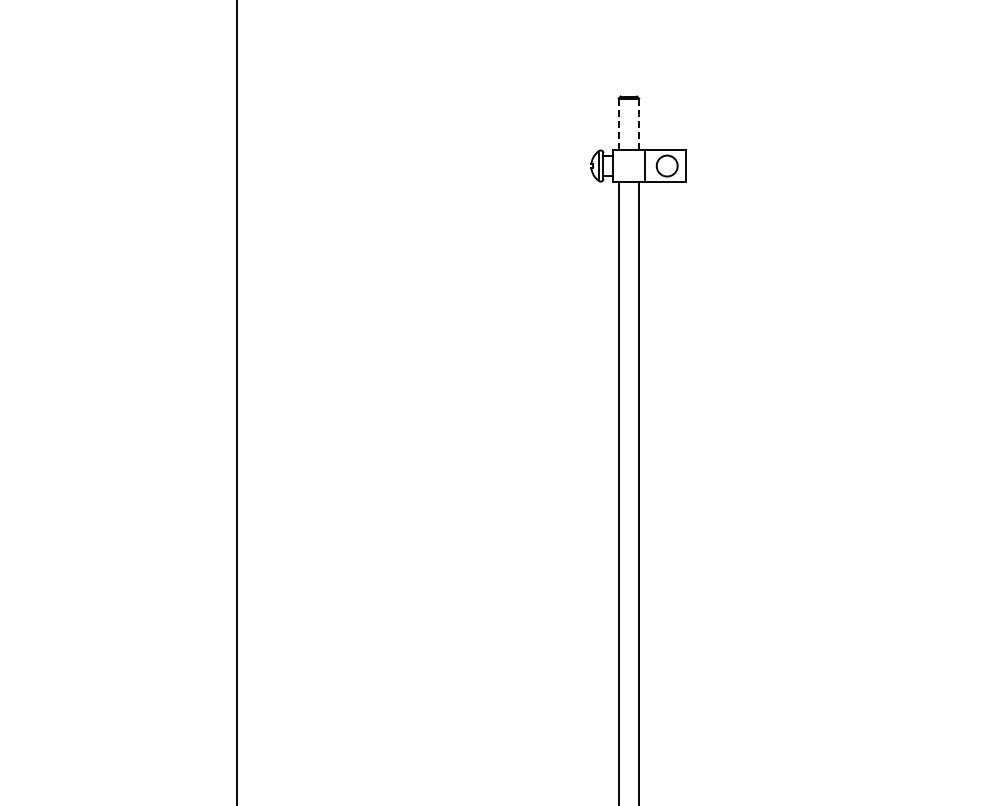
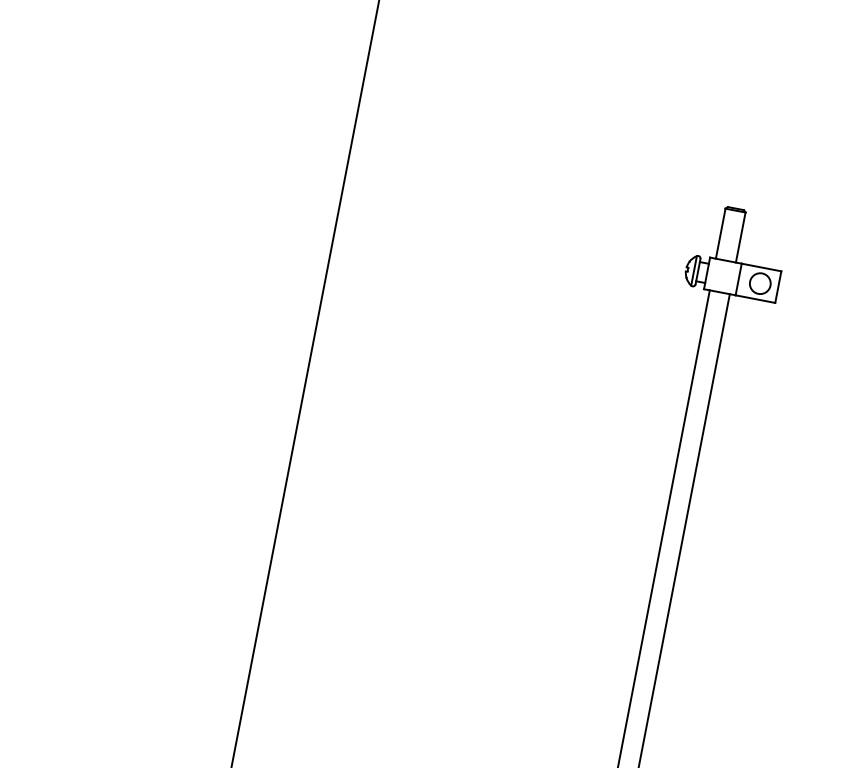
line: (618, 124) -> (720, 233), dashed -> solid
line: (639, 124) -> (741, 237), dashed -> solid

